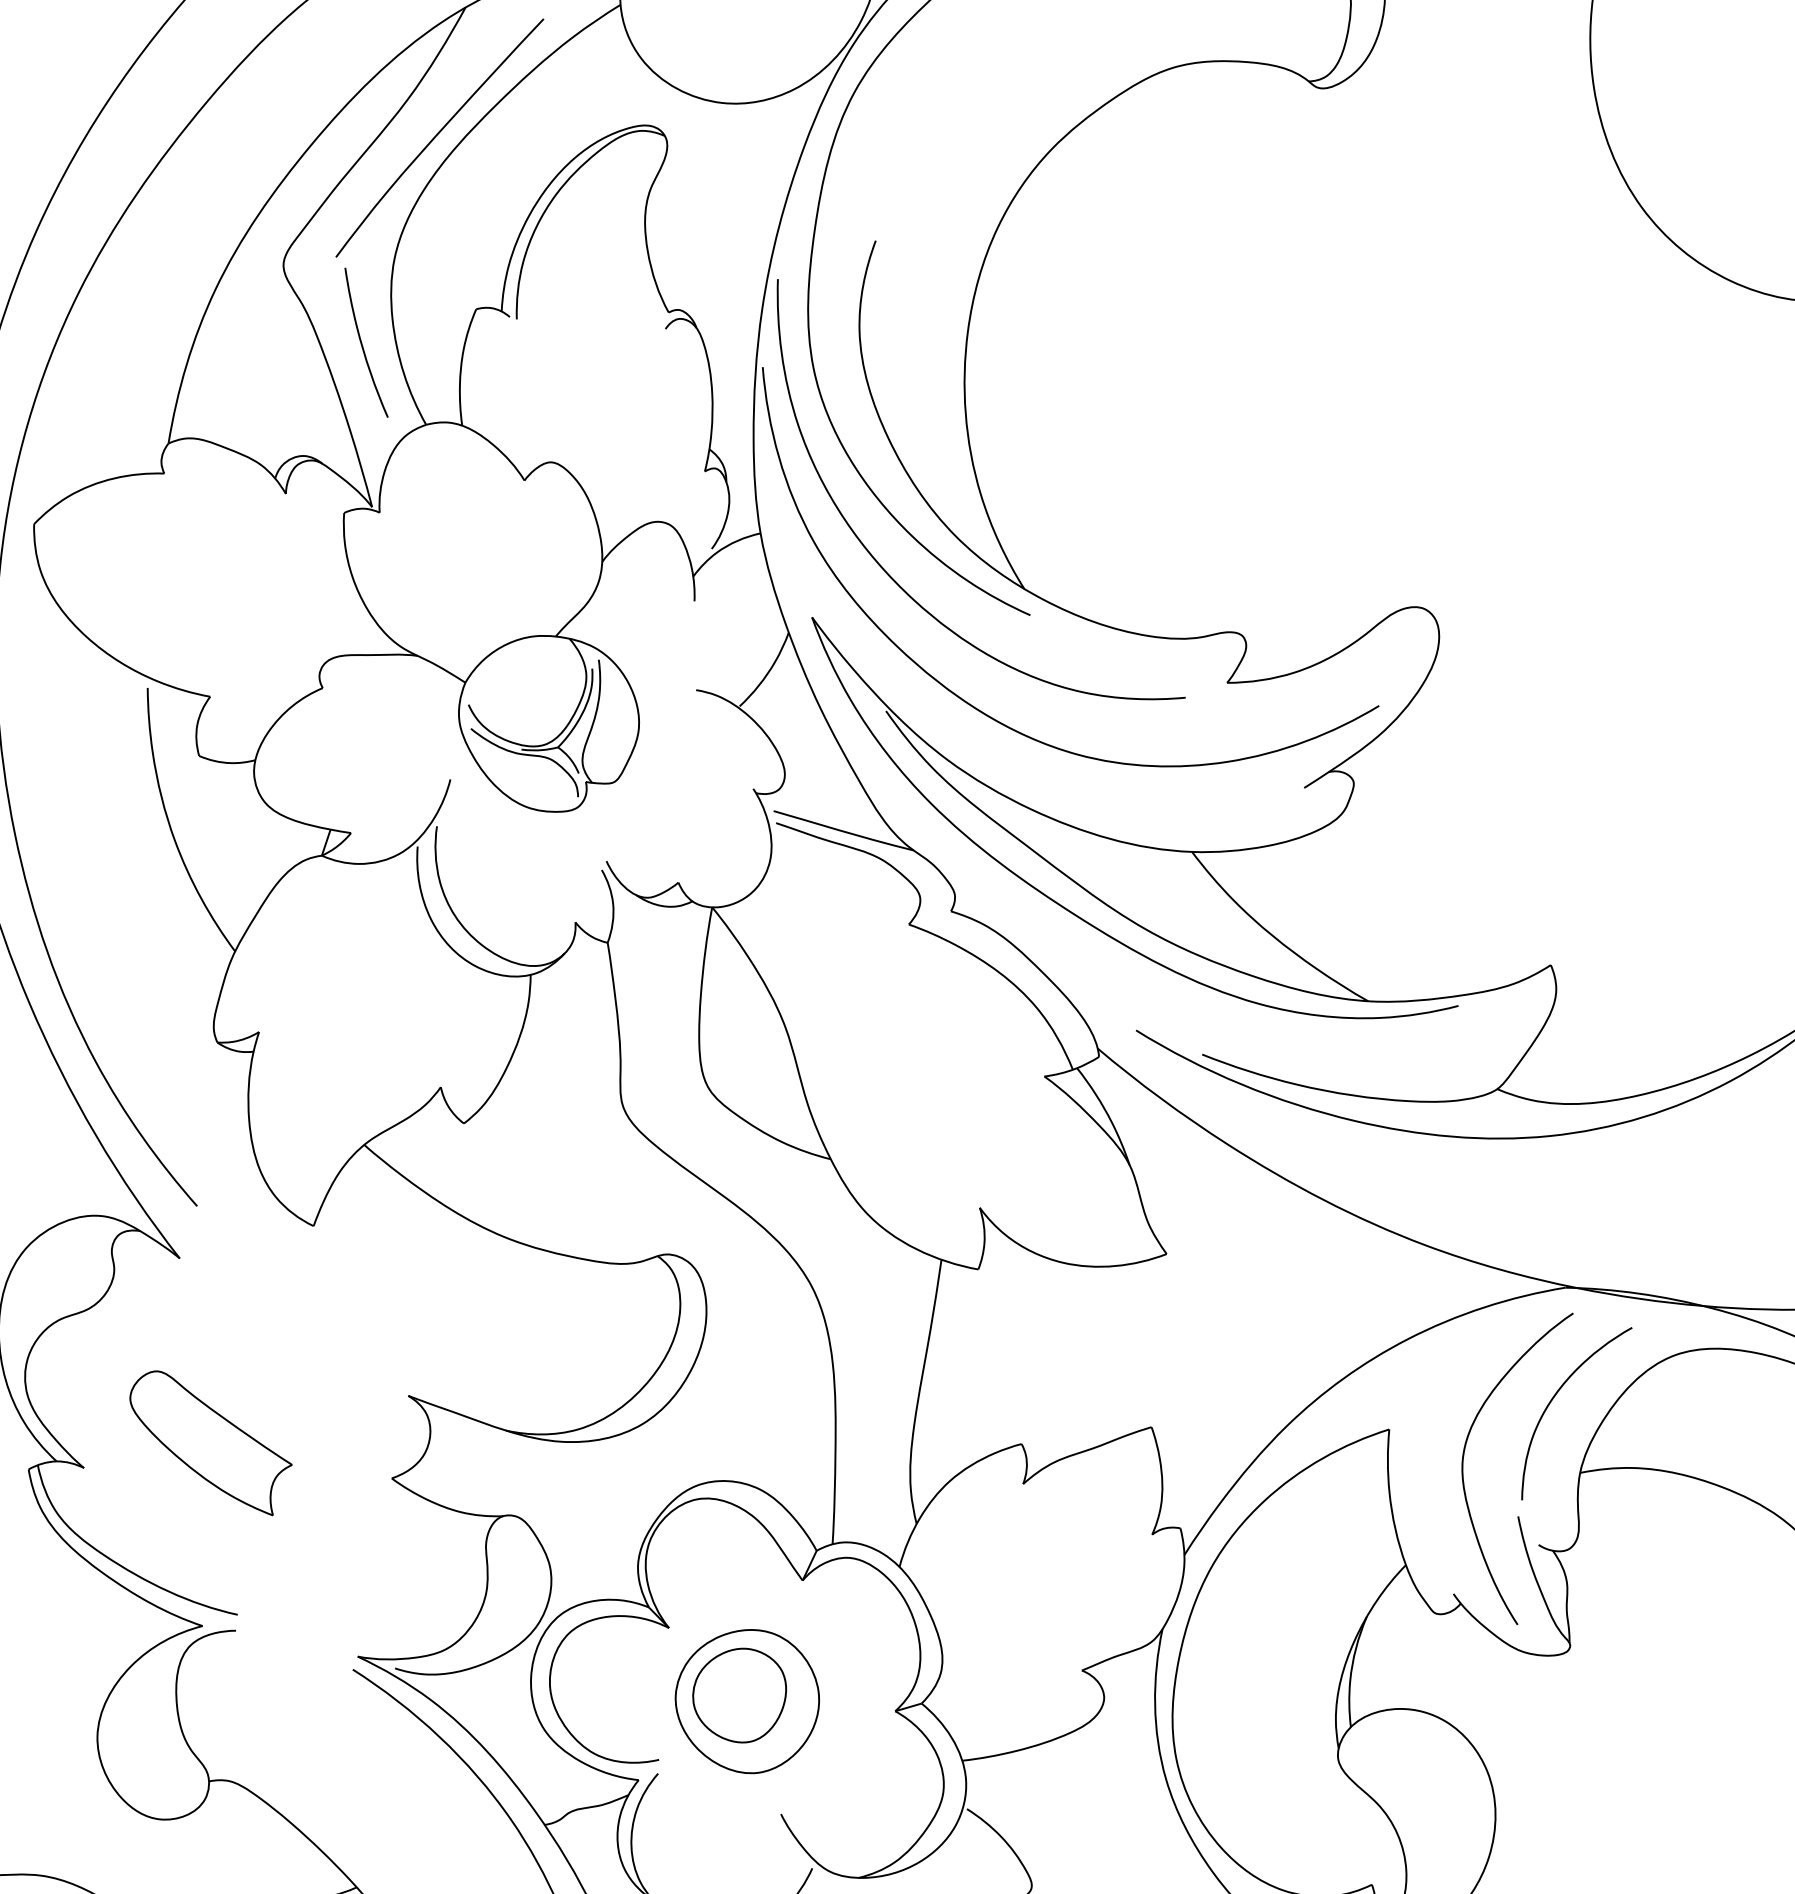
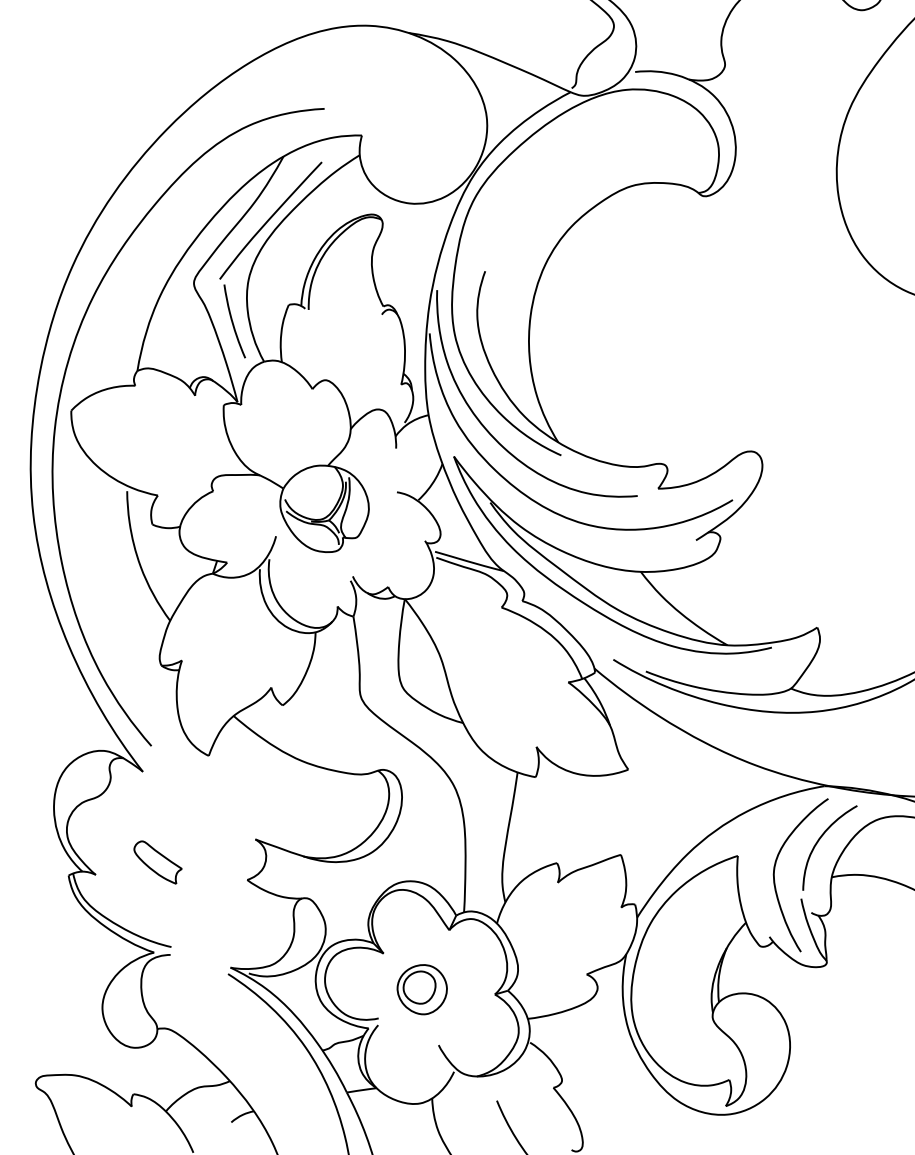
part: (209, 1442) -> (157, 862), size x0.6
part: (748, 1701) -> (422, 989), size x0.7

